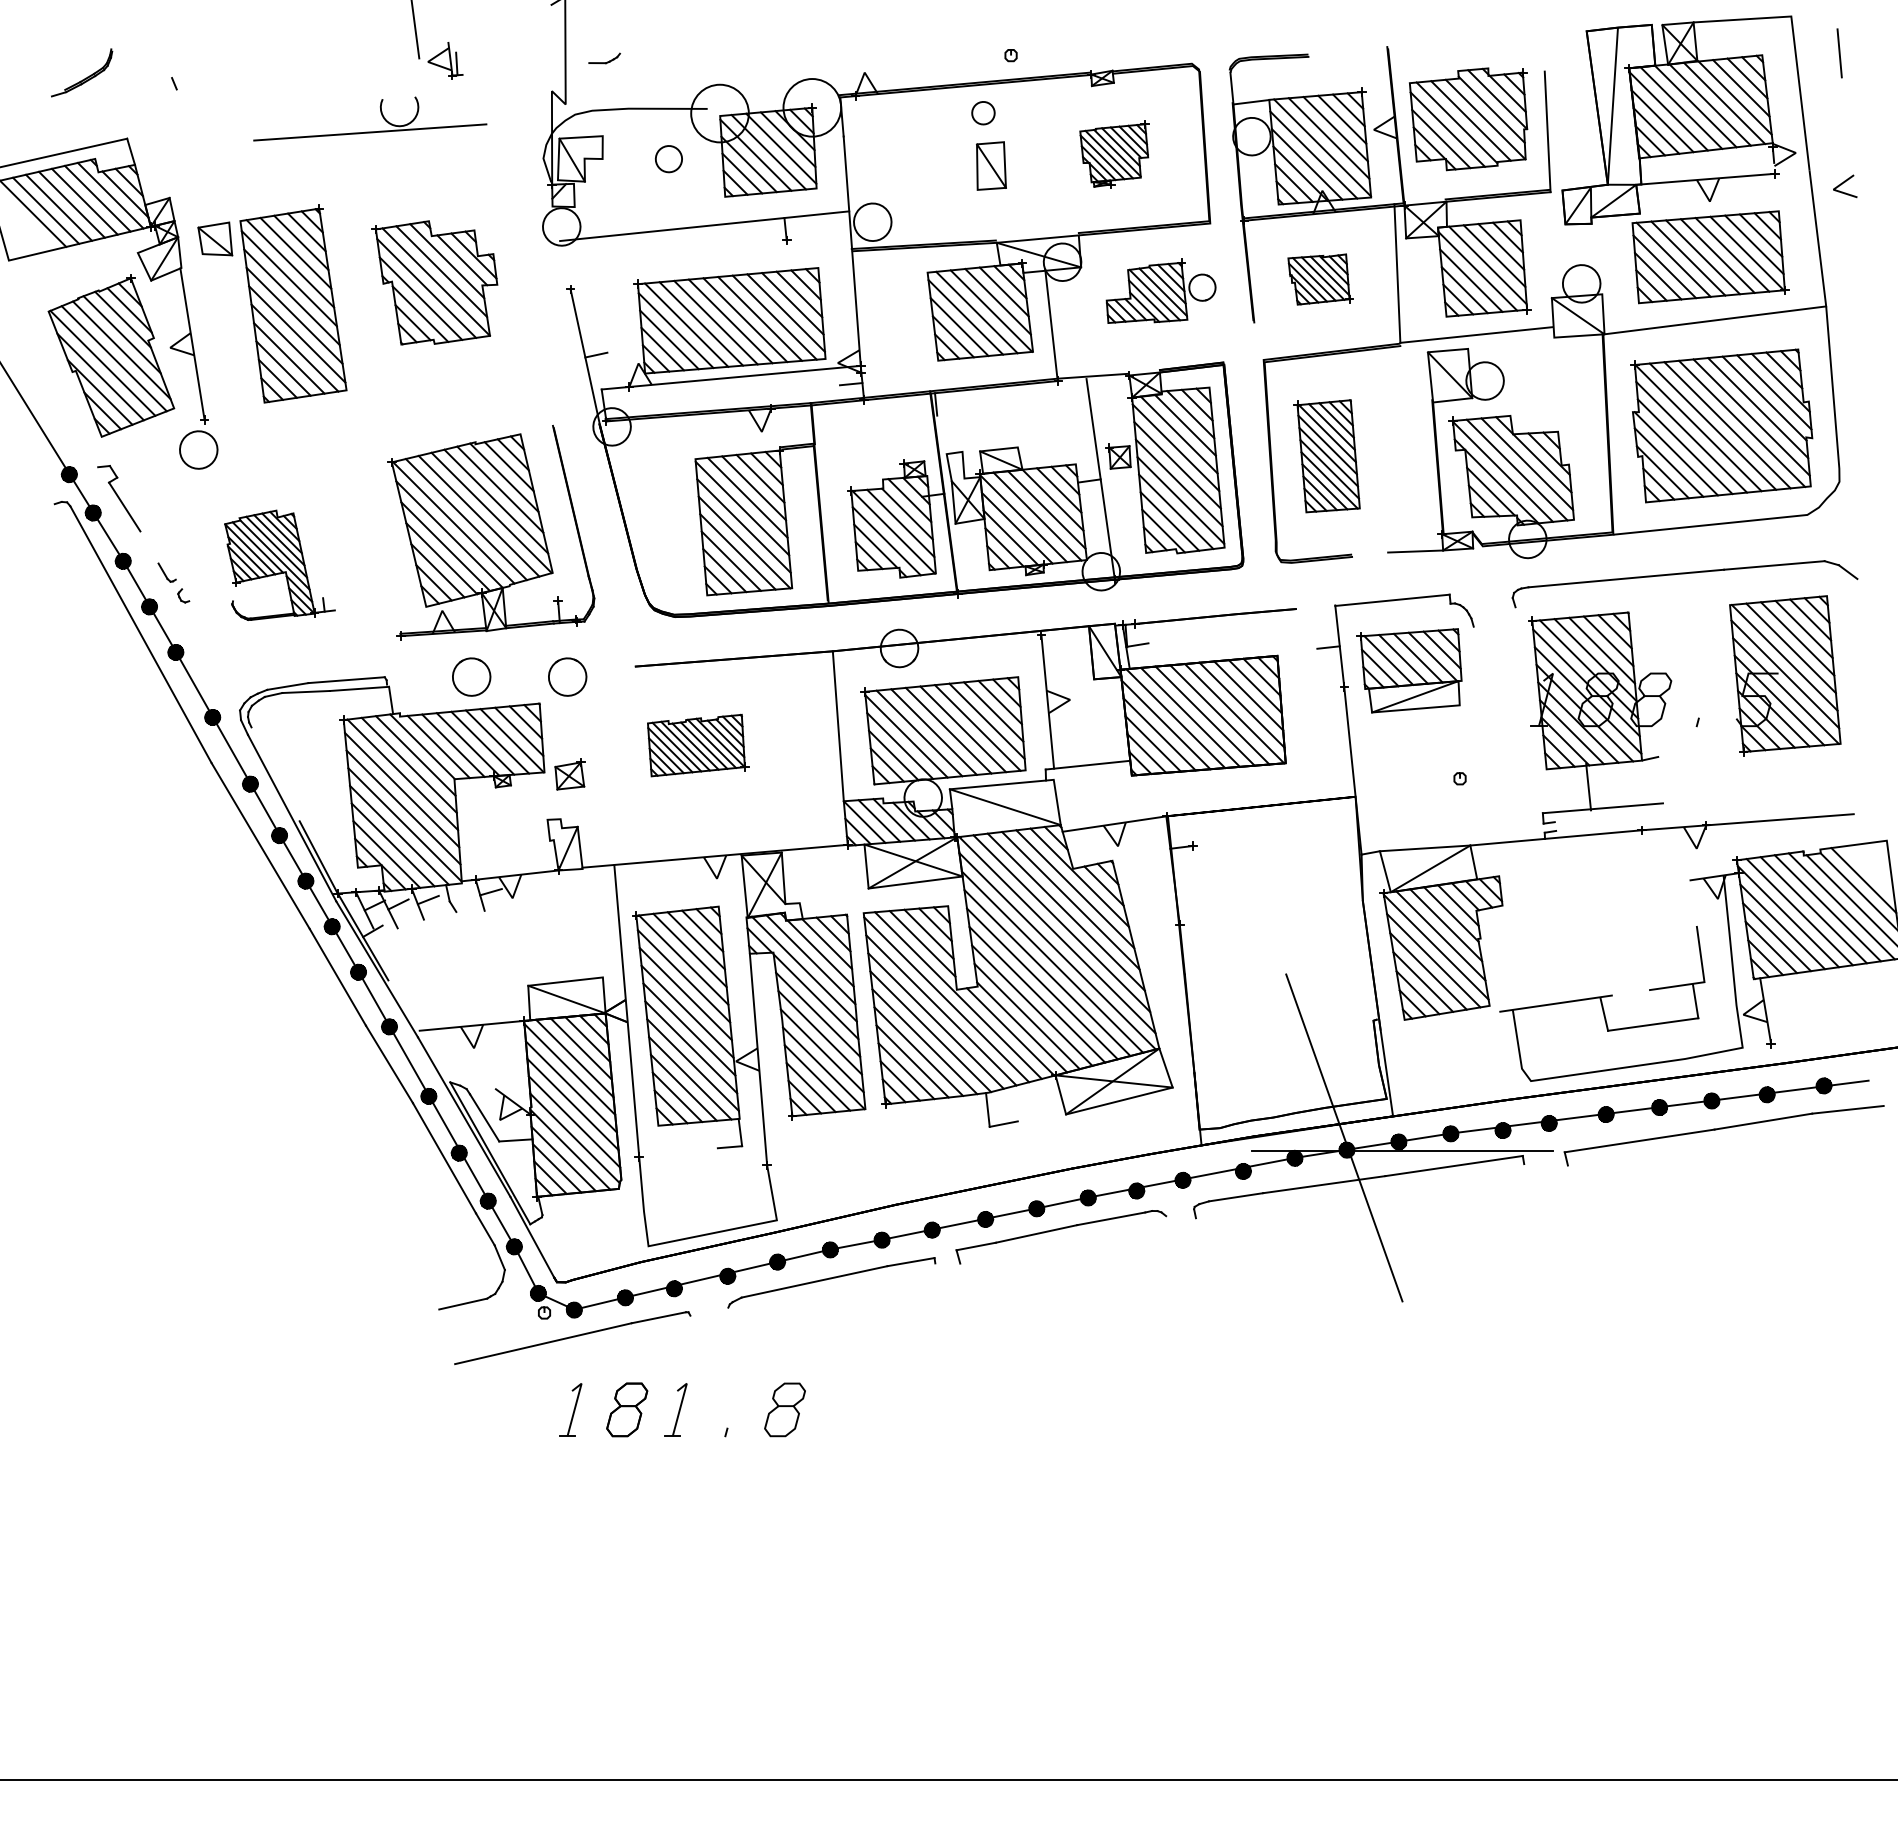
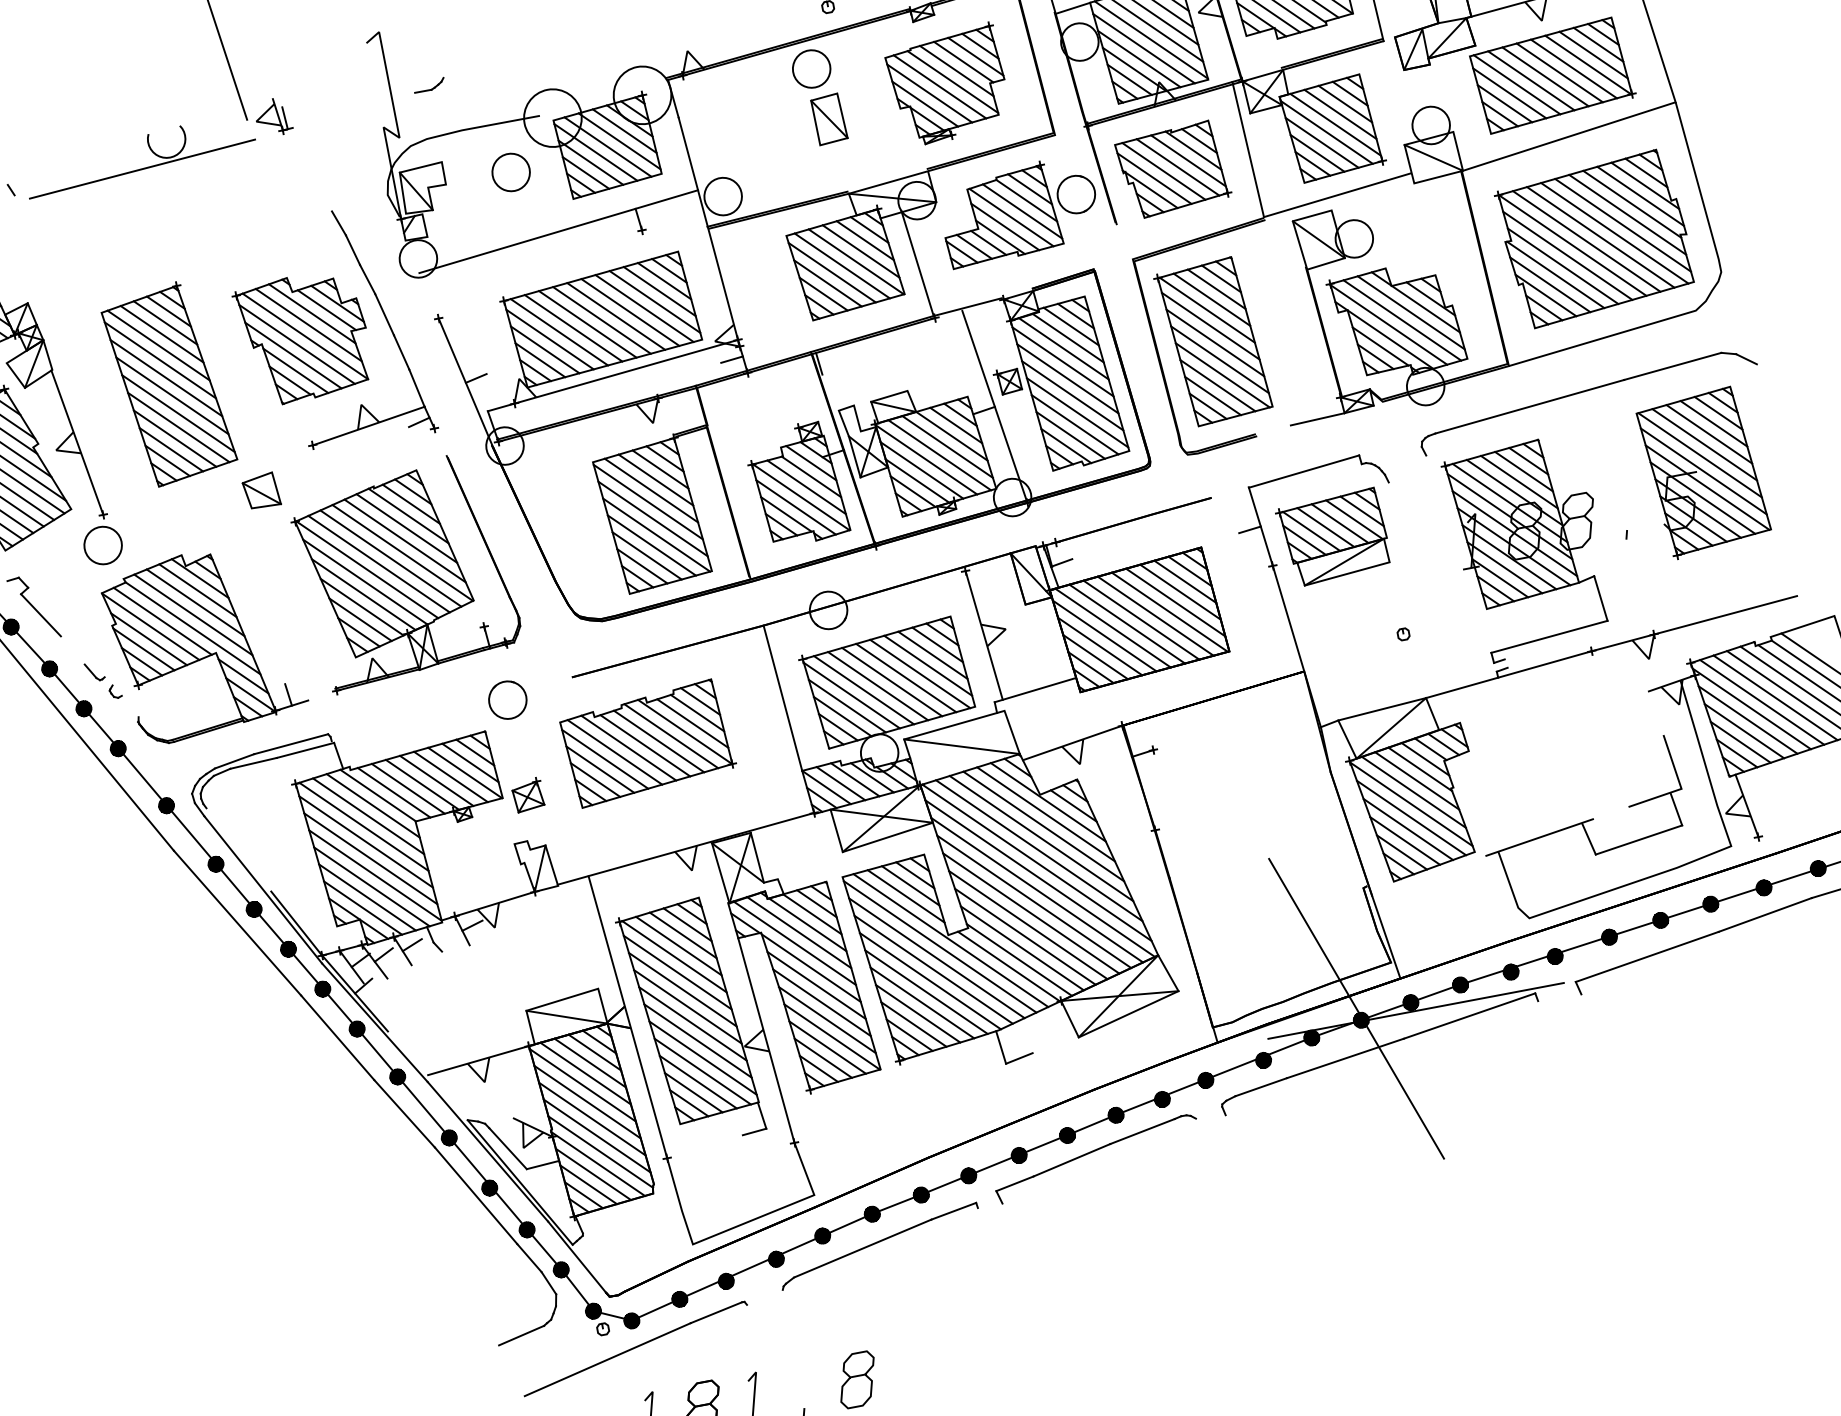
part: (983, 112) -> (811, 68), size x1.67
part: (381, 115) -> (150, 150), moved
part: (1113, 154) -> (947, 85), size x1.67
part: (668, 158) -> (510, 171), size x1.43
part: (215, 238) -> (261, 490), moved
part: (516, 273) -> (382, 313), added
part: (1319, 279) -> (1172, 169), size x1.67
part: (1160, 291) -> (1018, 211), size x1.43
part: (1327, 456) -> (1213, 342), size x1.43
part: (279, 565) -> (203, 644), size x1.67
part: (471, 676) -> (413, 717), removed
part: (697, 745) -> (648, 743), size x1.67
line: (1588, 786) -> (1600, 597), moved

